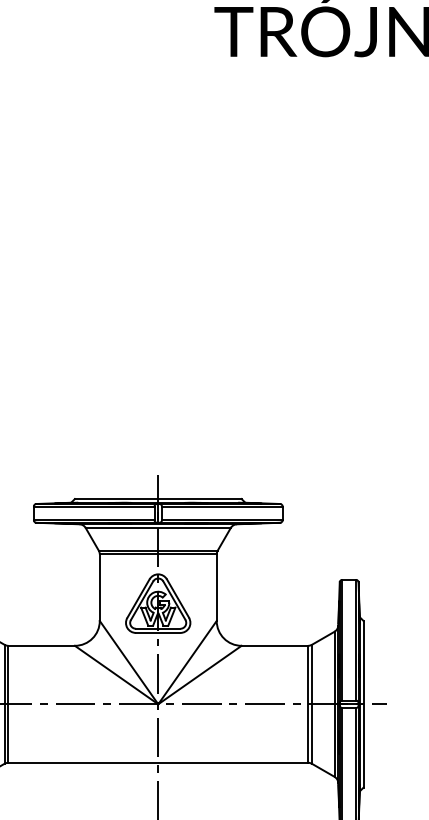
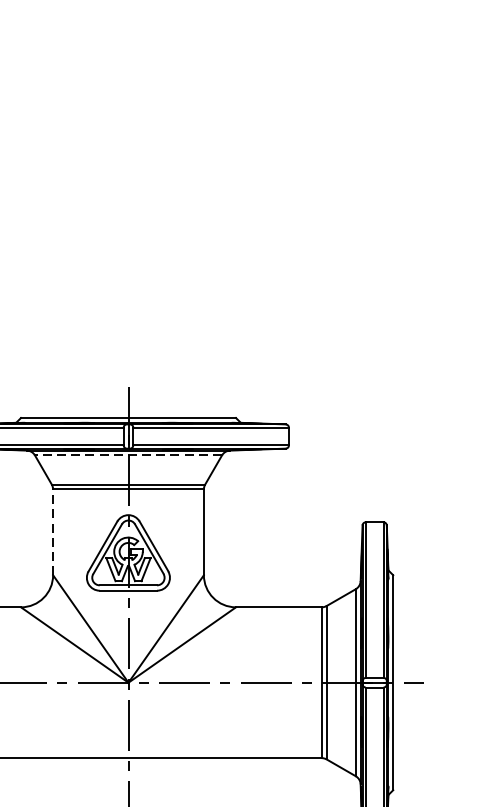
line: (158, 528) -> (128, 456), solid -> dashed
line: (99, 587) -> (52, 532), solid -> dashed

